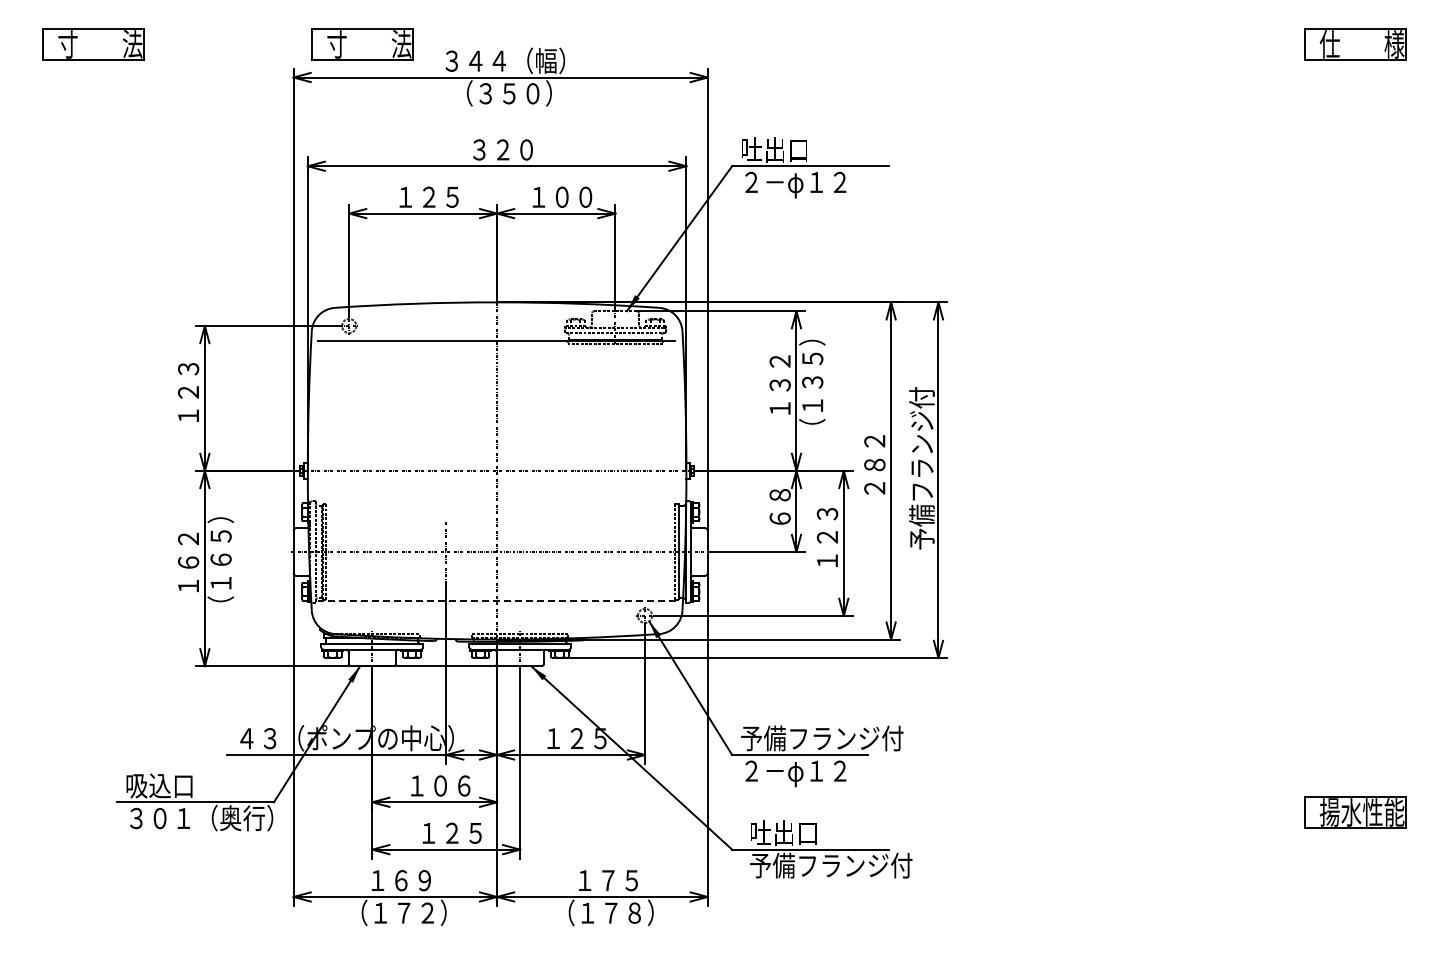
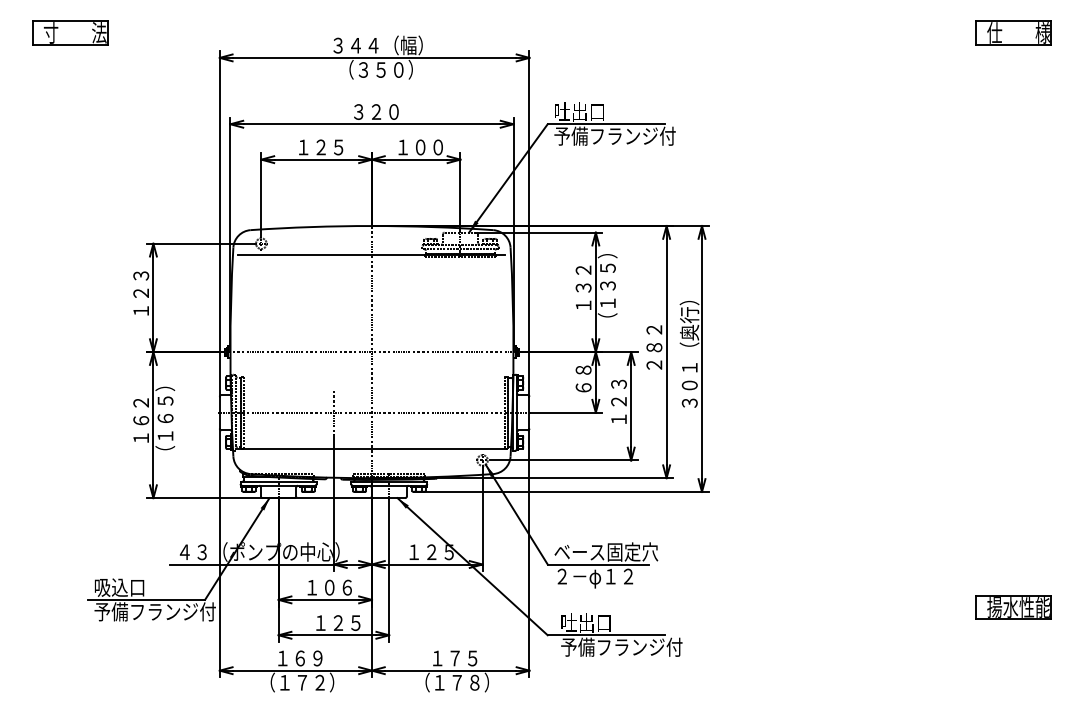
part: (362, 44) -> (271, 33), removed
text: (822, 183) -> (615, 137), ２－φ１２ -> 予備フランジ付
text: (921, 468) -> (689, 350), 予備フランジ付 -> ３０１（奥行）
line: (497, 601) -> (372, 449), dashed -> solid
text: (822, 738) -> (615, 552), 予備フランジ付 -> ベース固定穴
text: (207, 818) -> (155, 611), ３０１（奥行） -> 予備フランジ付

